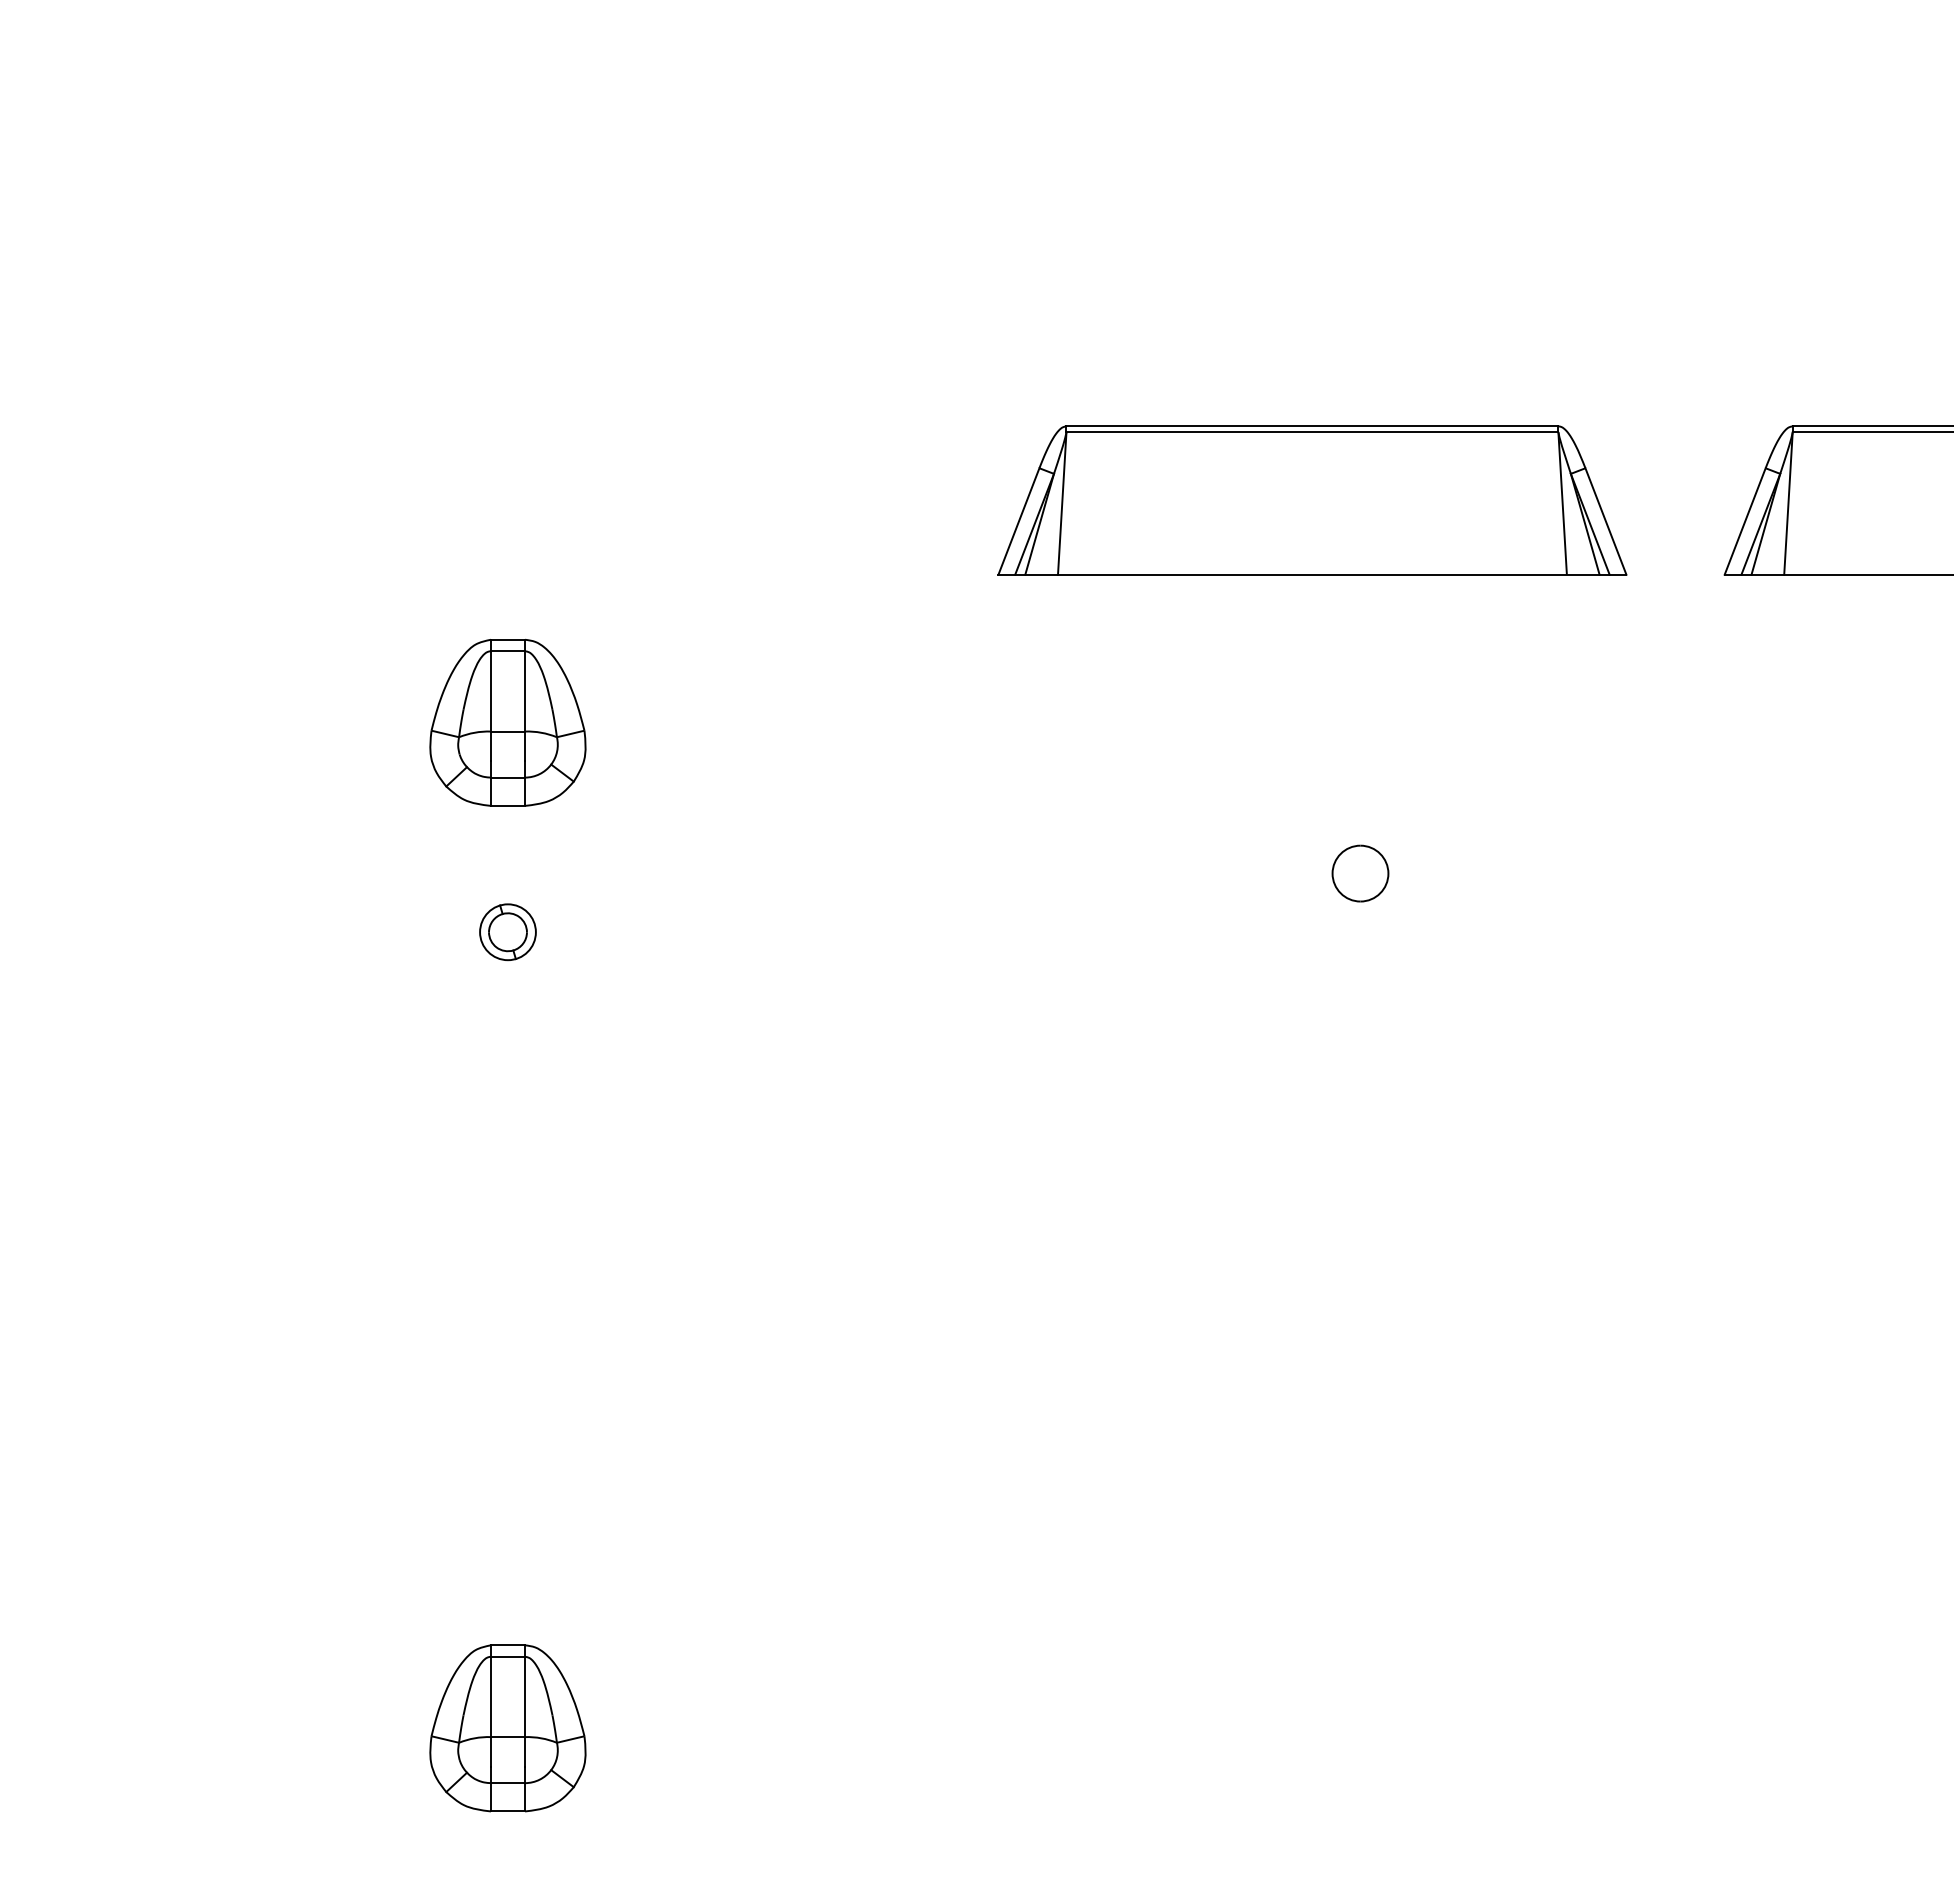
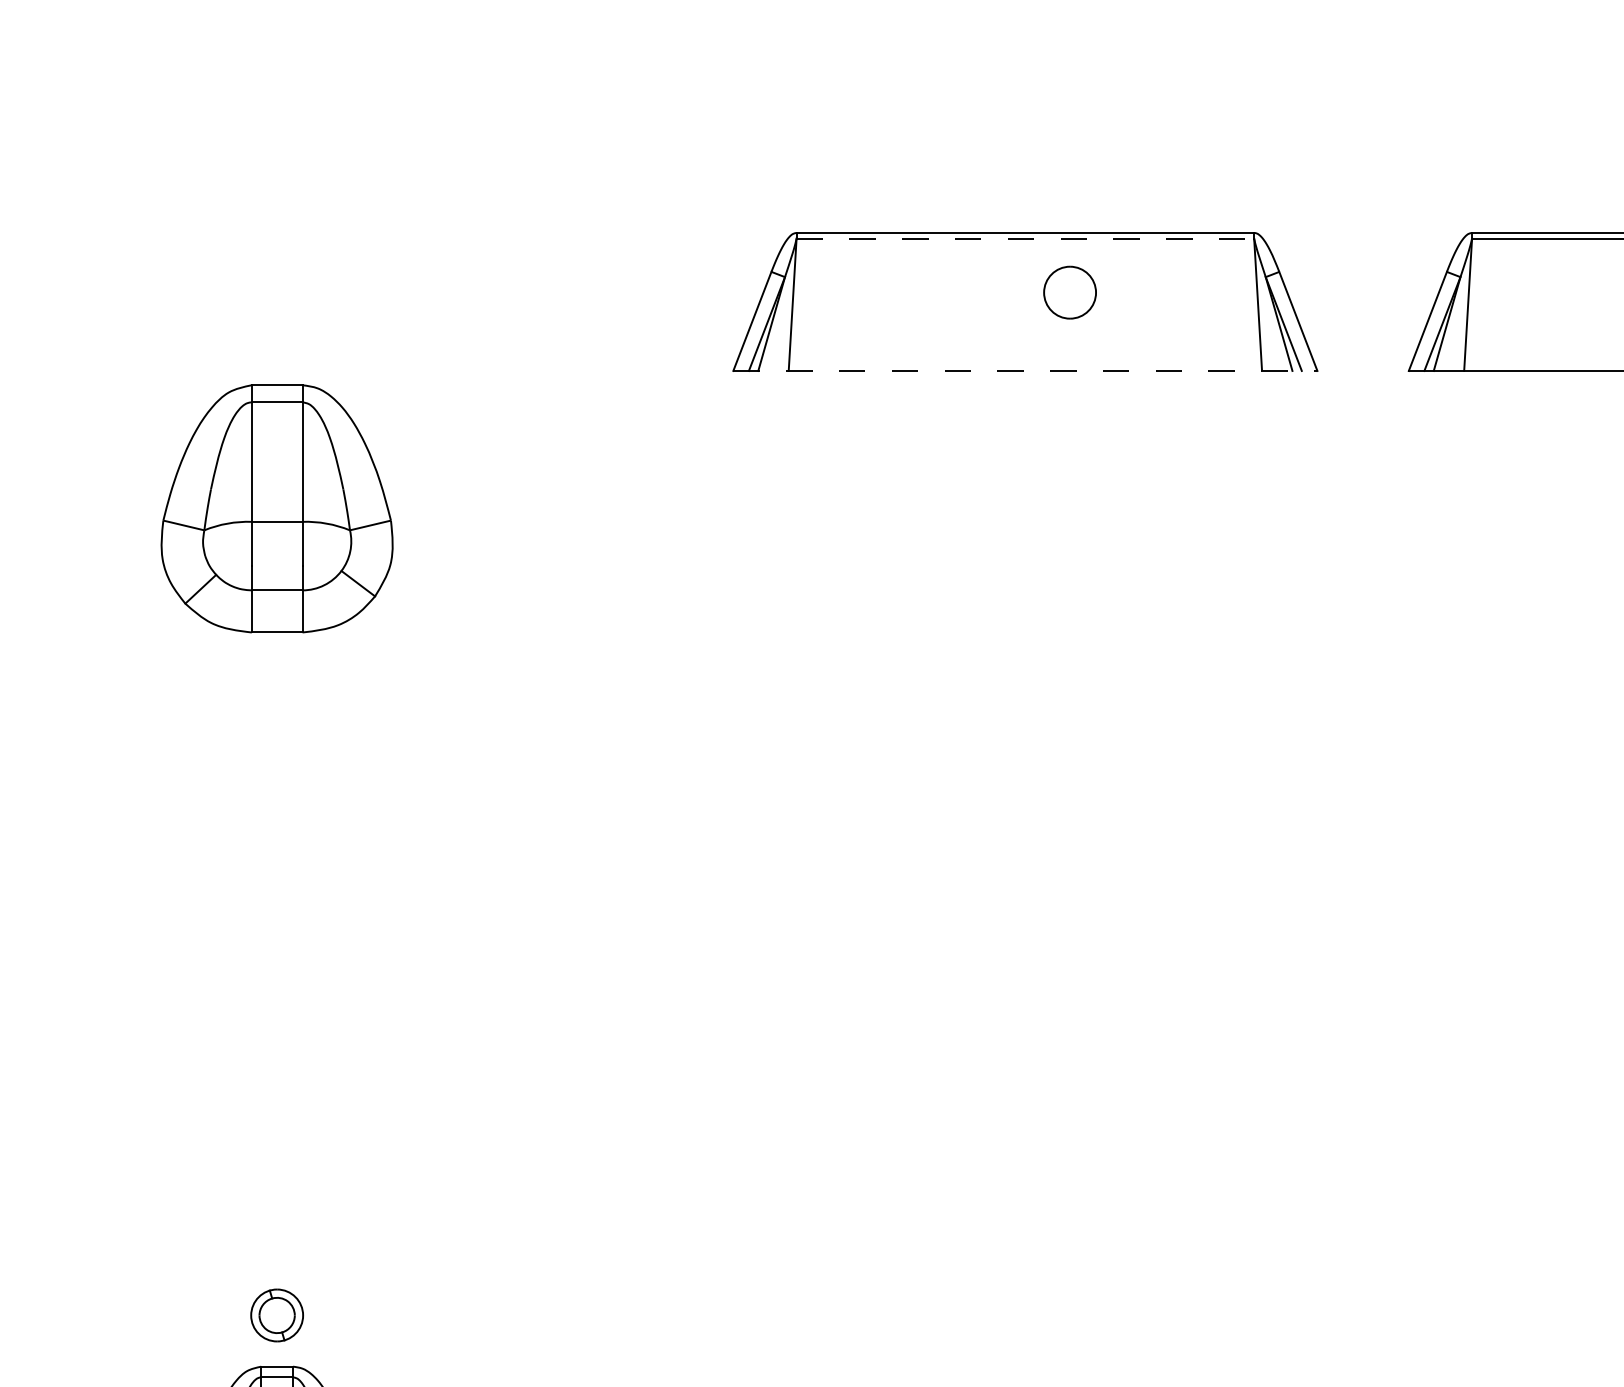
line: (1312, 432) -> (1025, 238), solid -> dashed
line: (1312, 574) -> (1025, 370), solid -> dashed
part: (507, 722) -> (276, 508), size x1.6
part: (1360, 873) -> (1070, 292), moved
part: (507, 932) -> (276, 1315), moved

